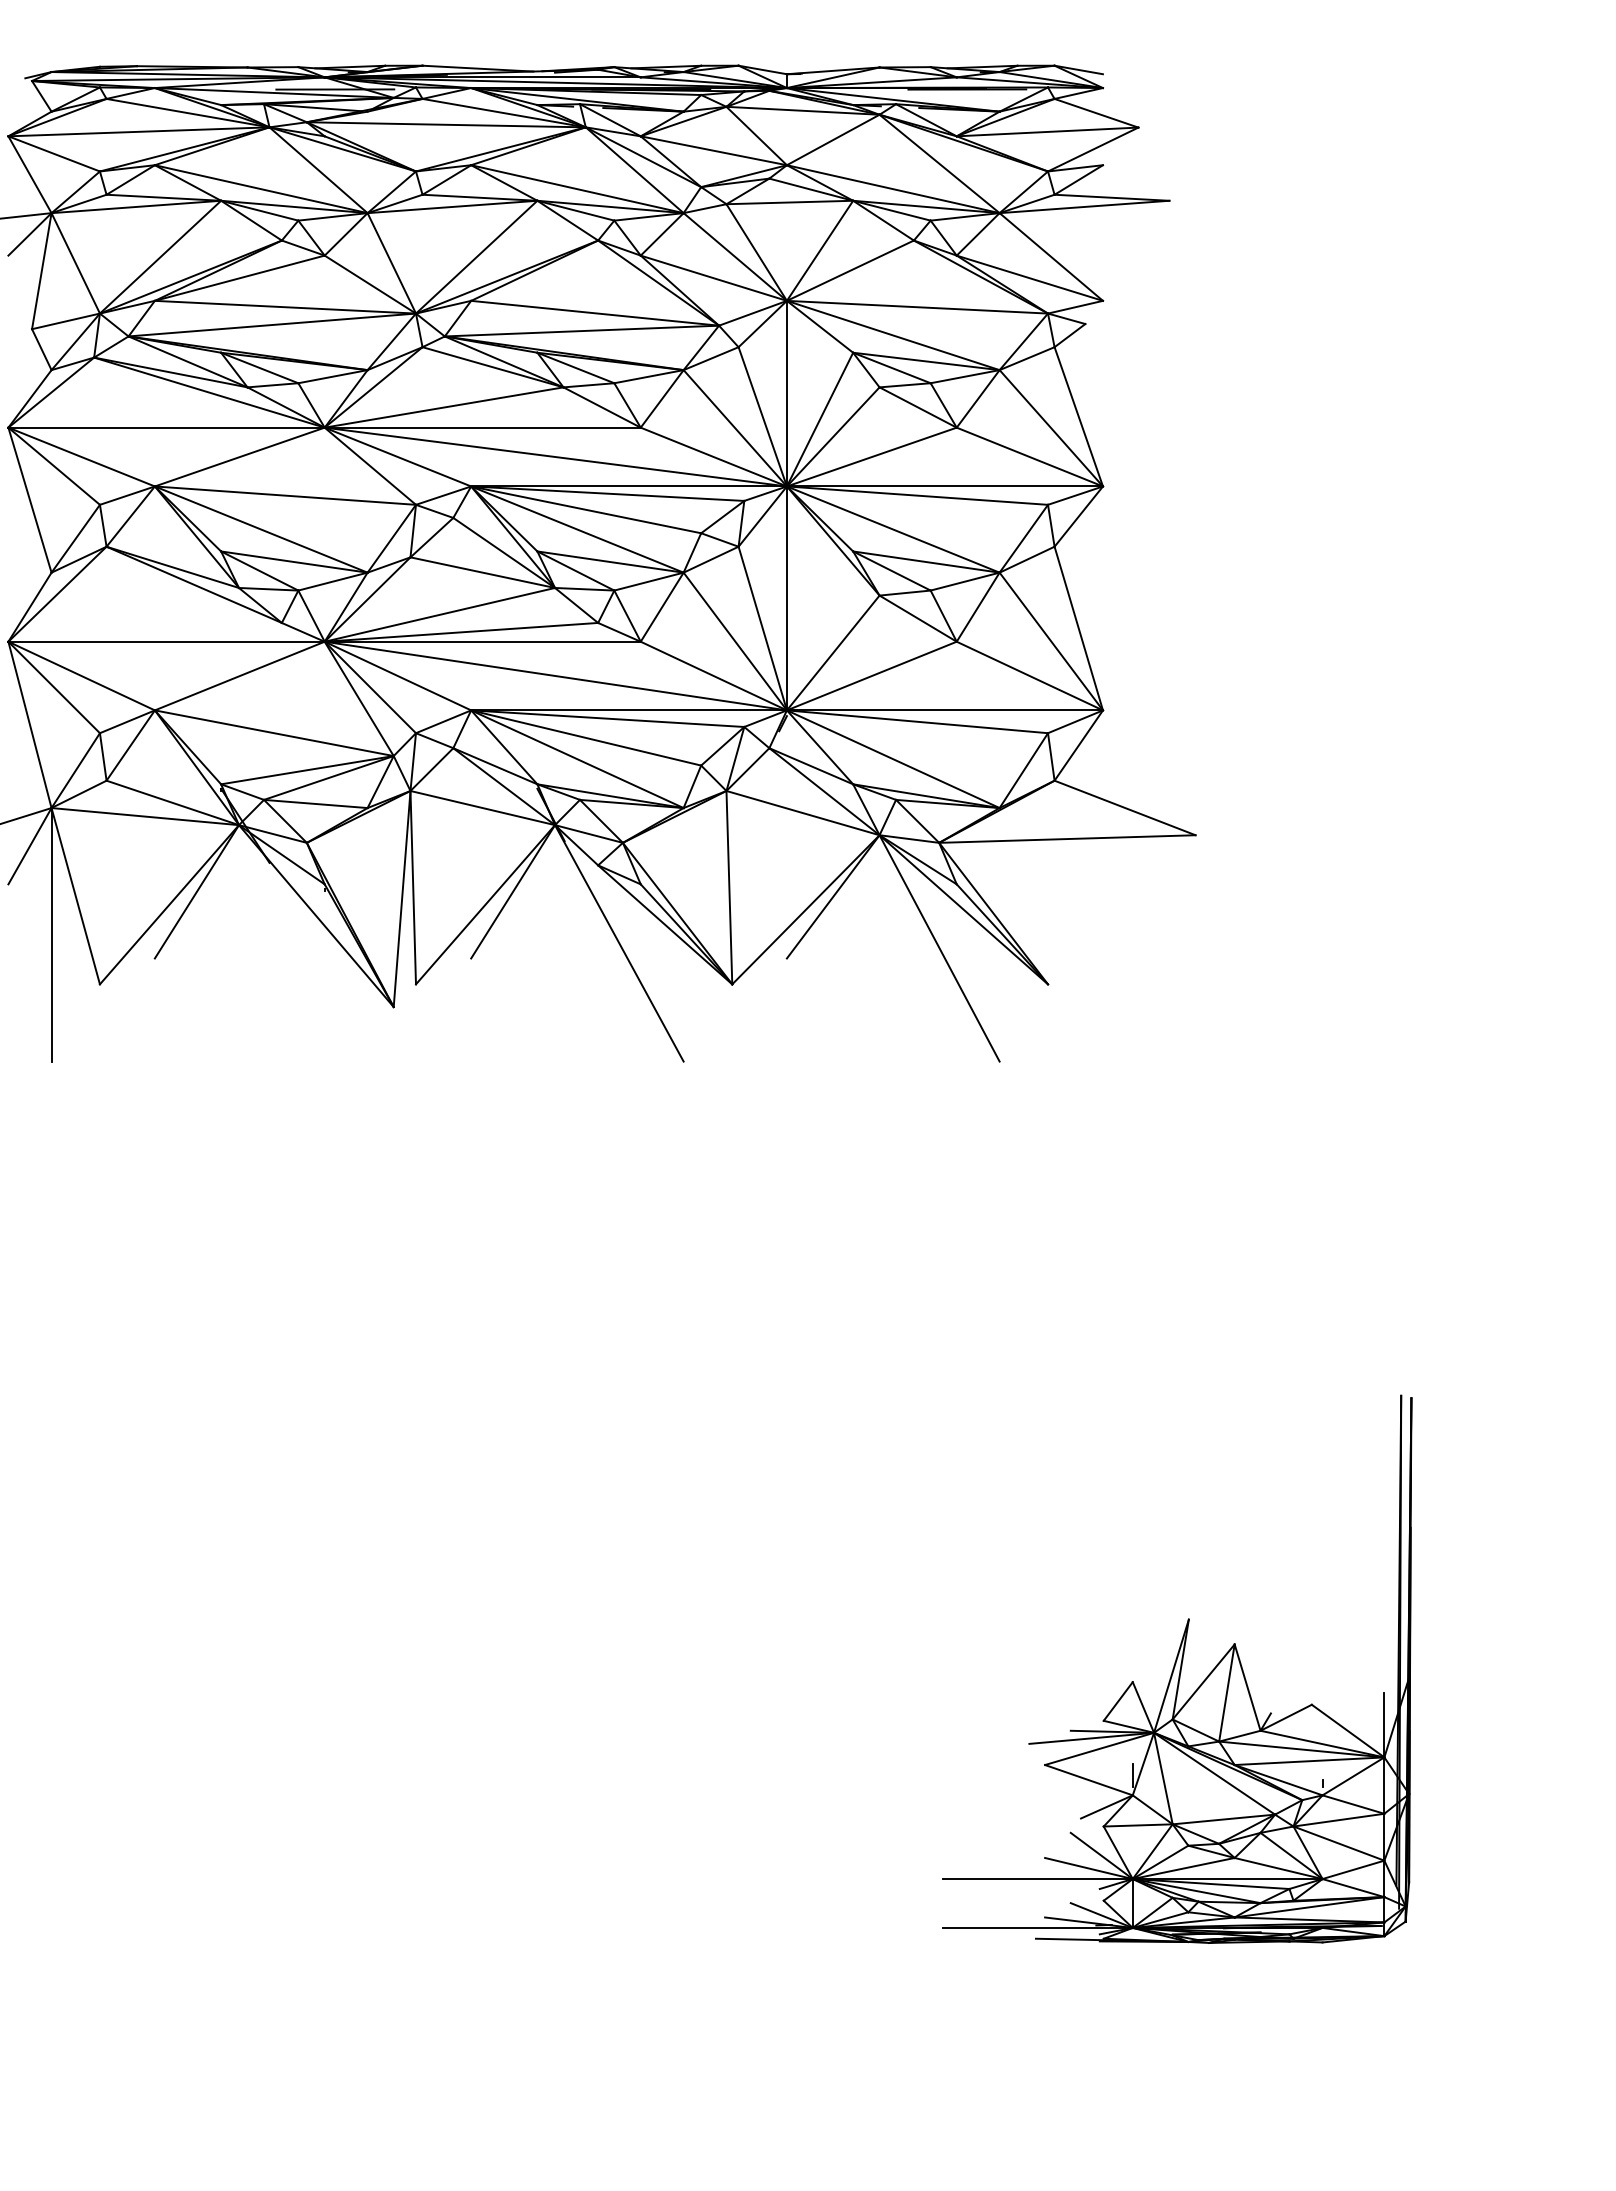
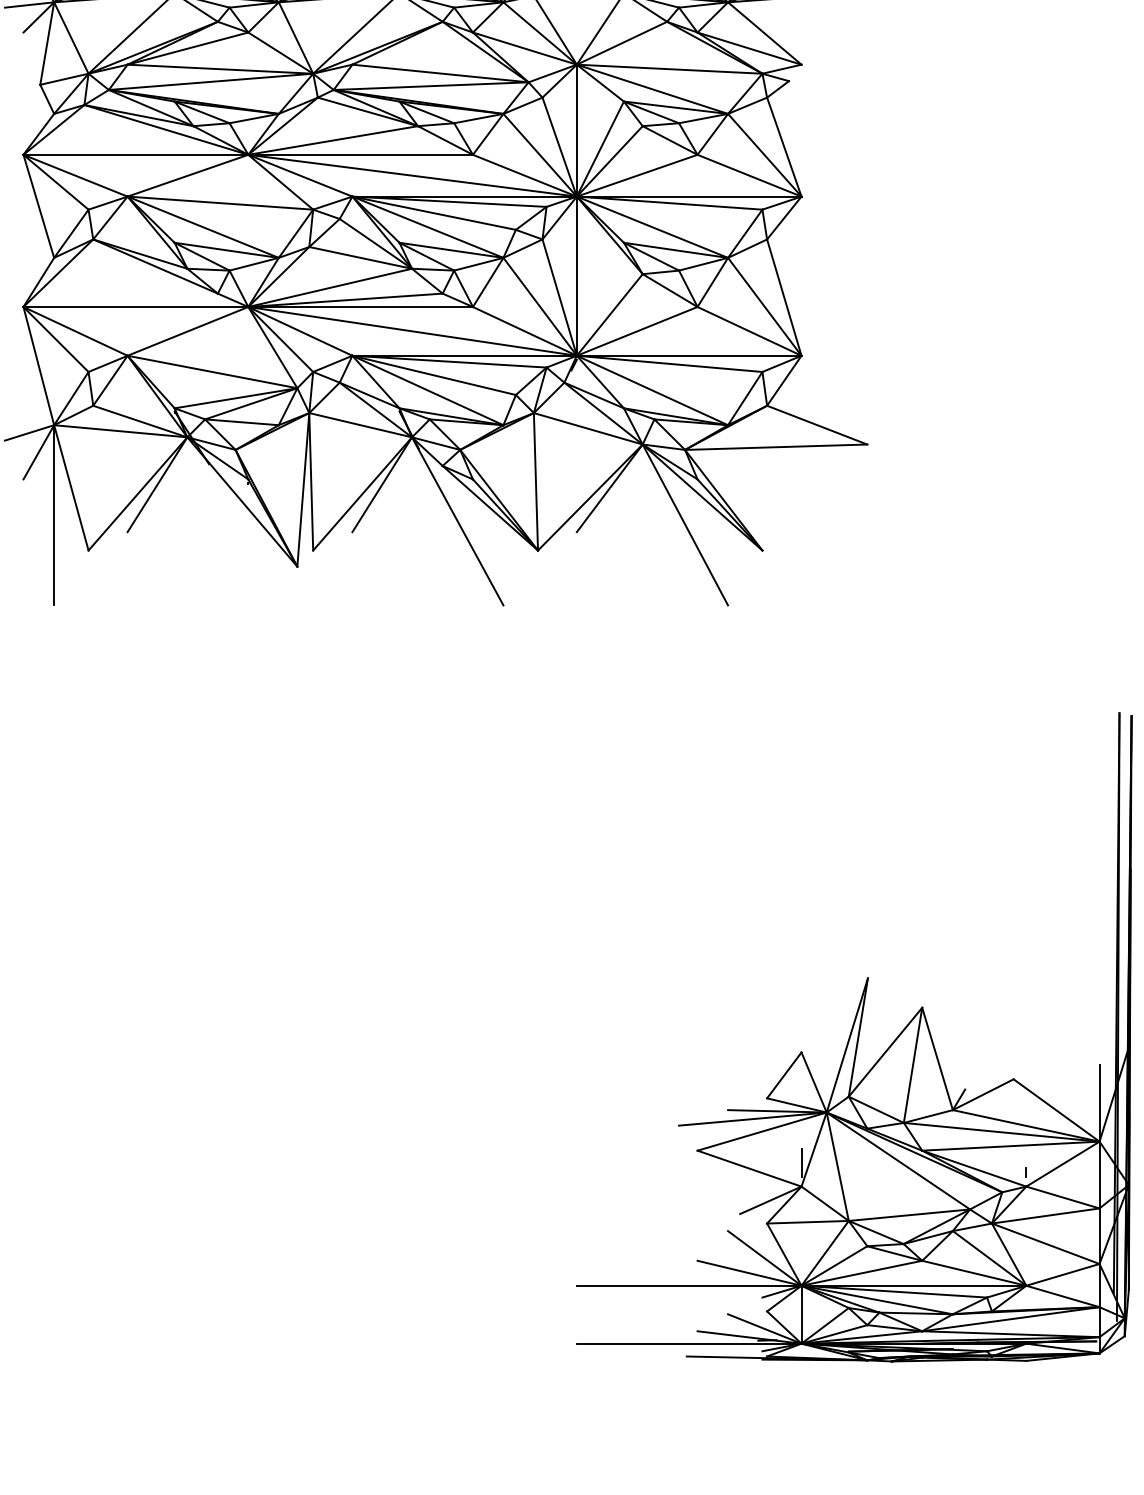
part: (1177, 1669) -> (854, 1037), size x1.67

